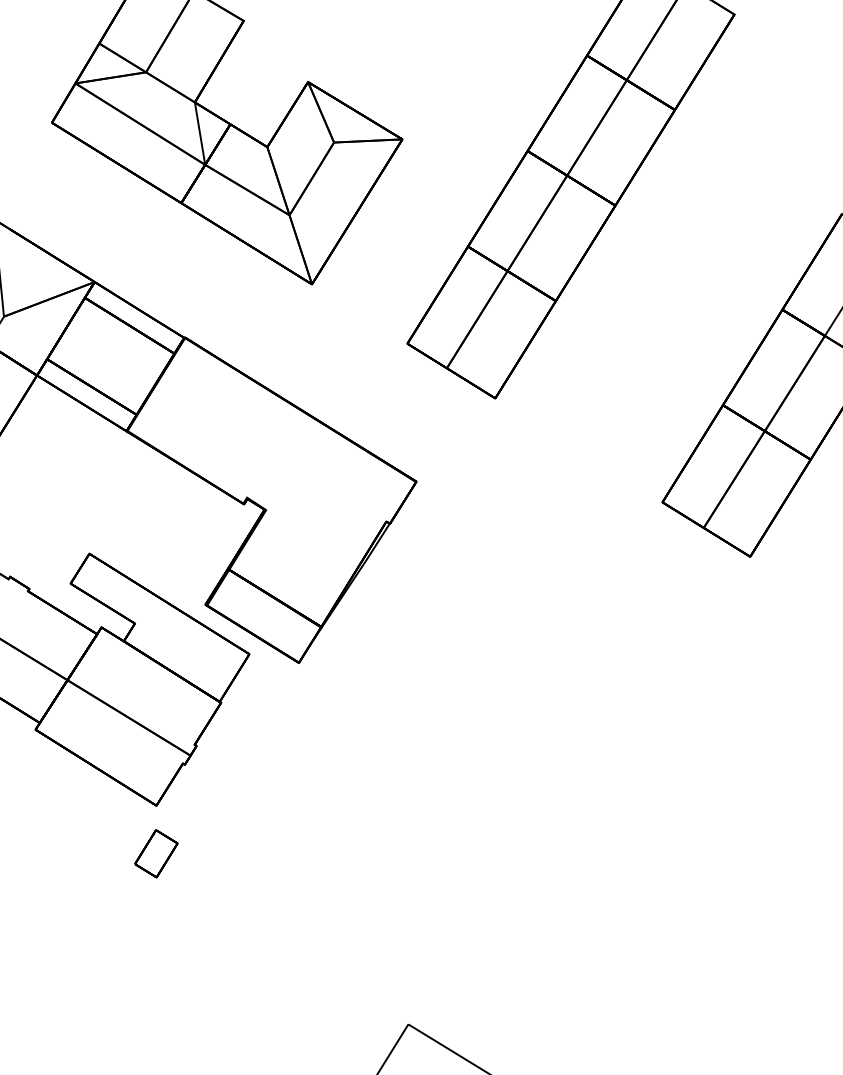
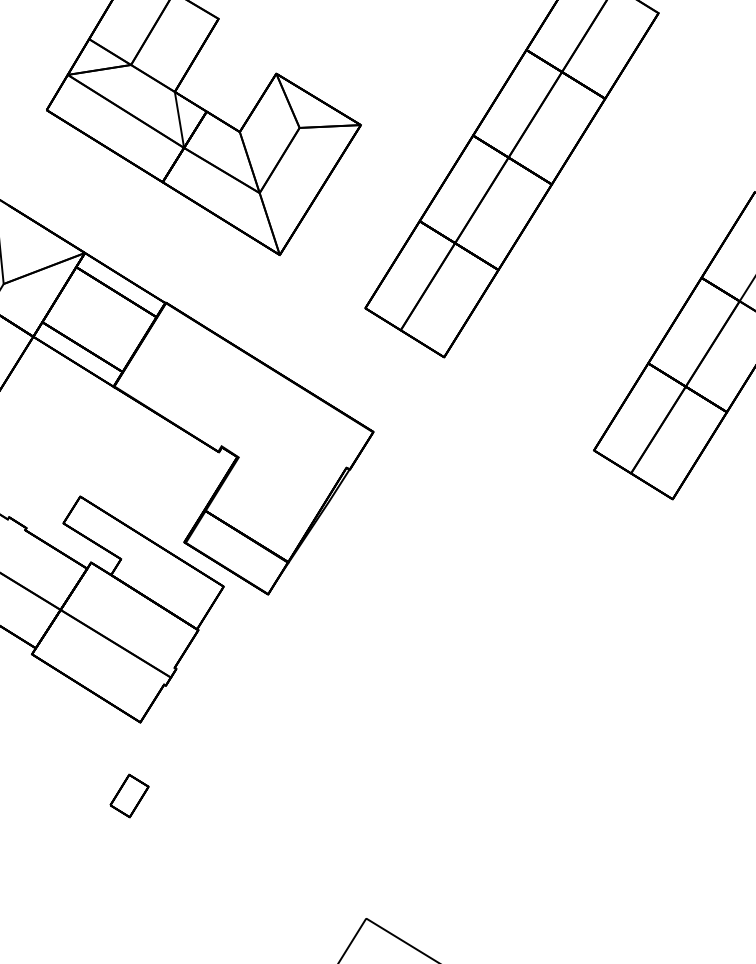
part: (156, 853) -> (129, 795), moved

